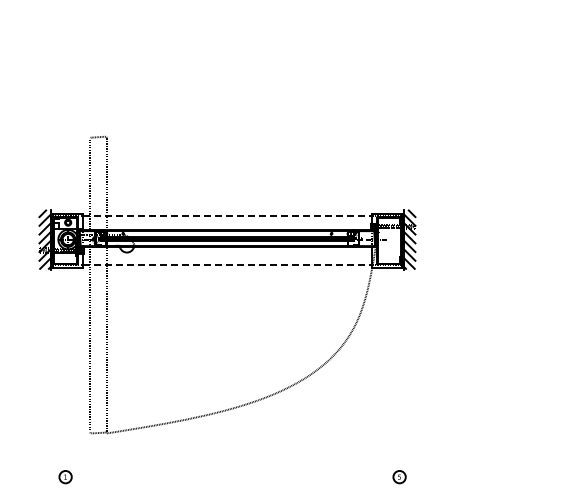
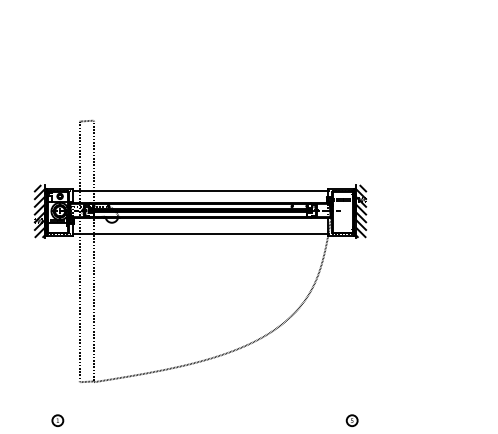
line: (227, 215) -> (200, 190), dashed -> solid
line: (227, 265) -> (200, 234), dashed -> solid

